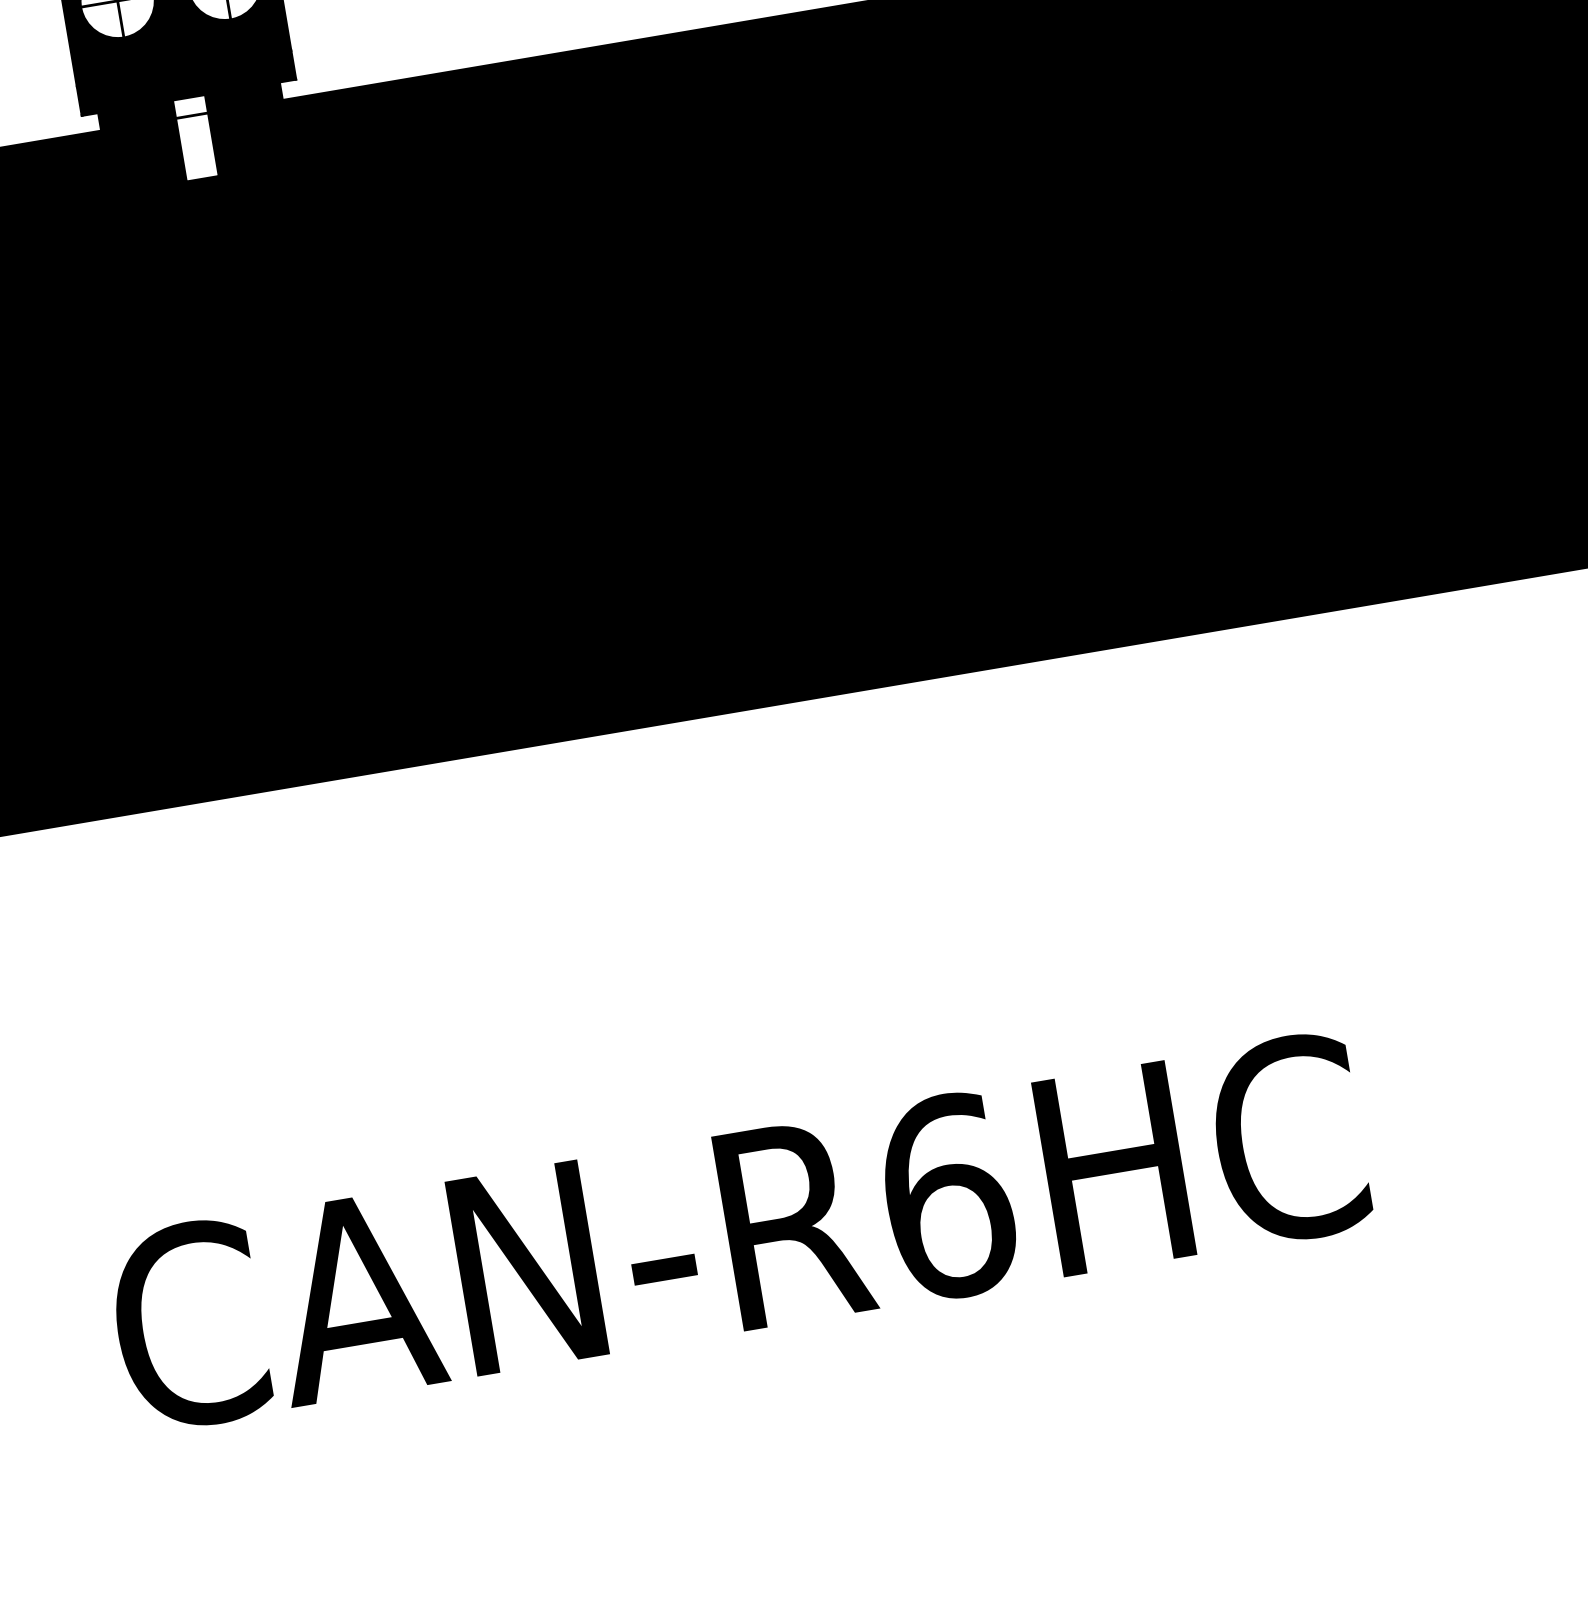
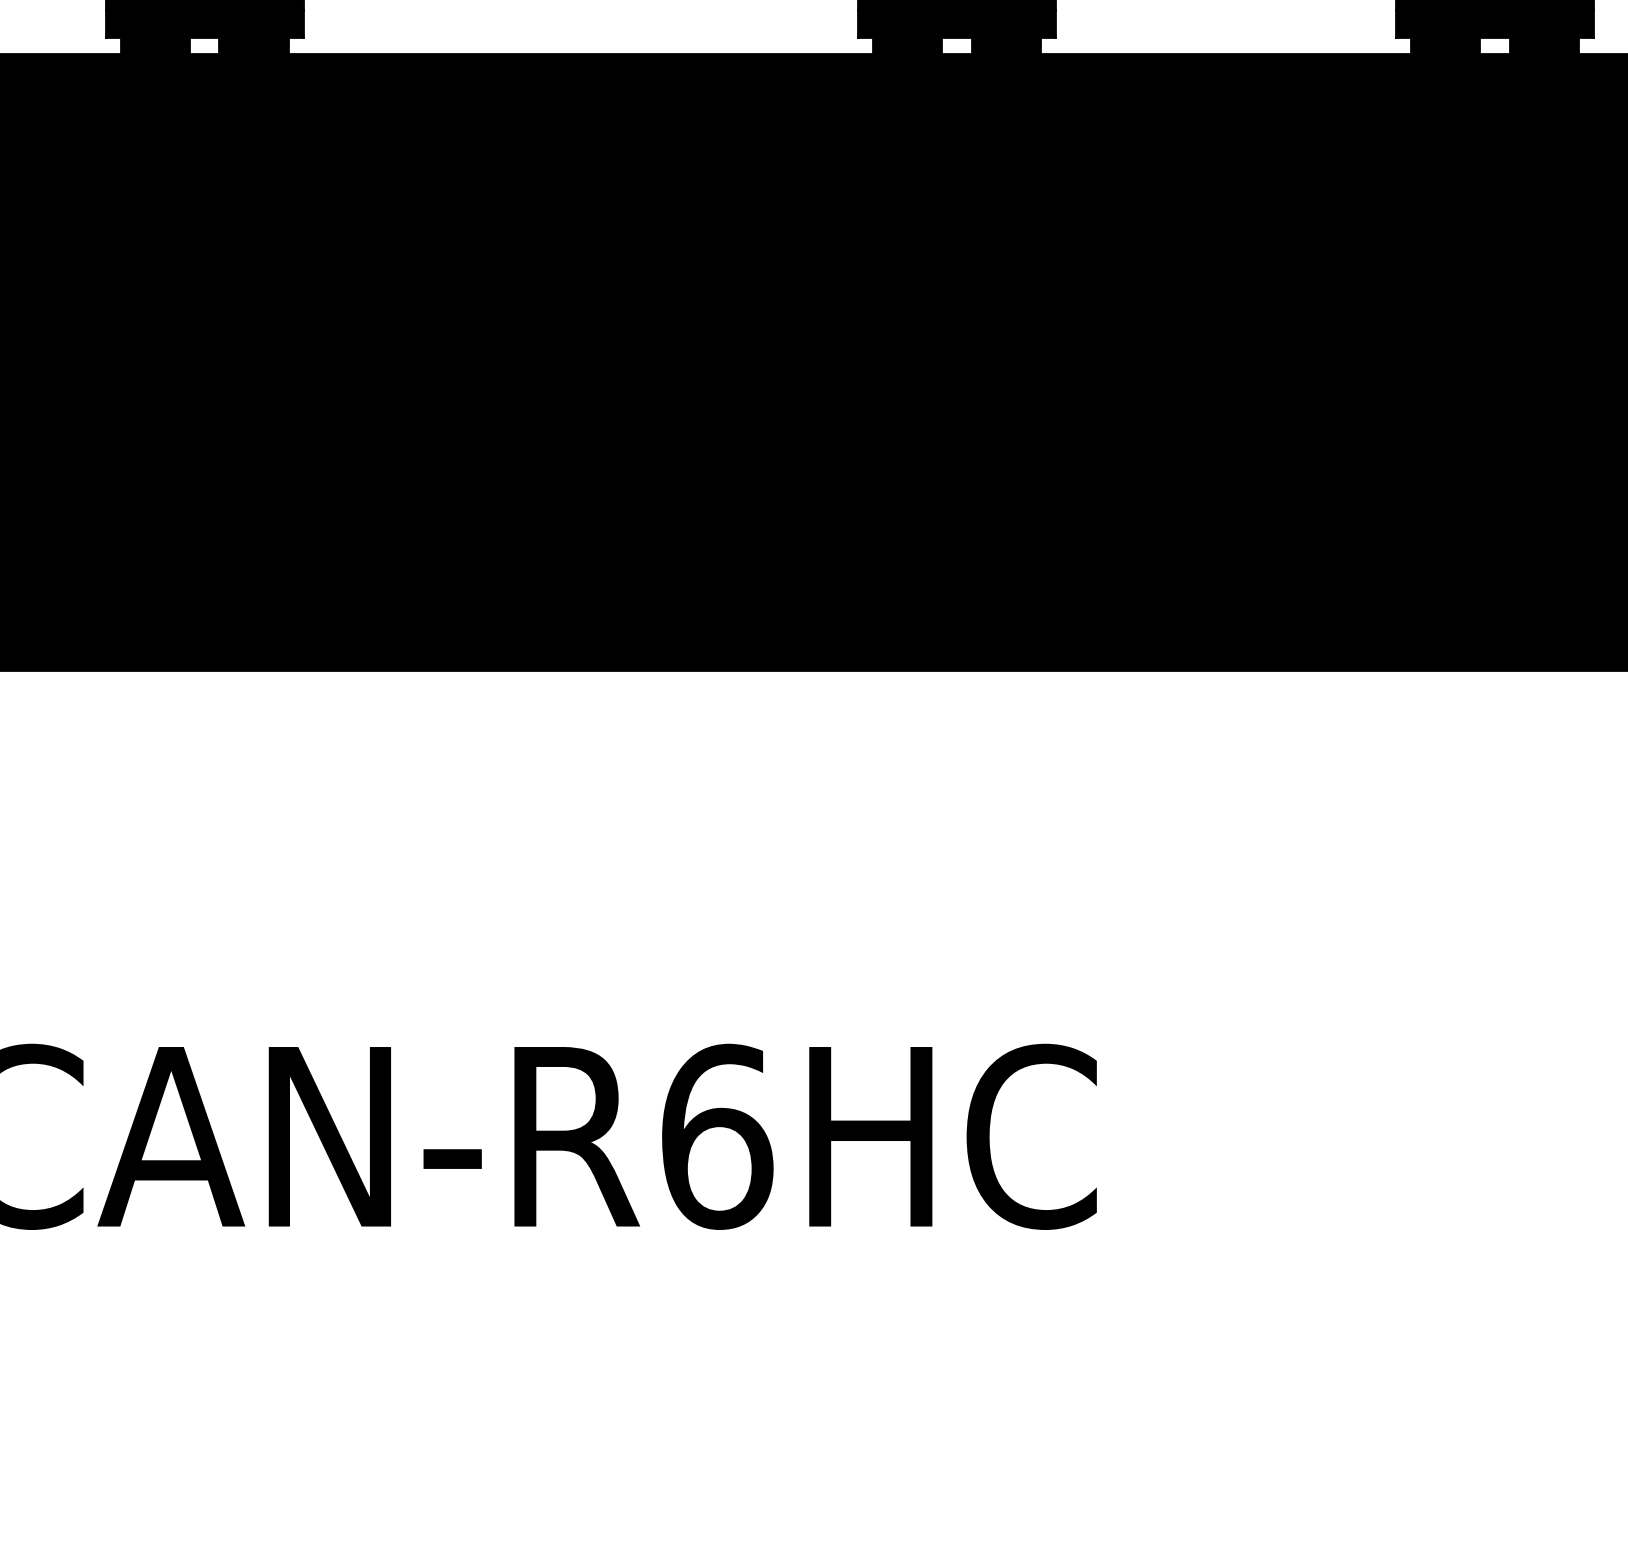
fill: (197, 147) -> (204, 82), added

